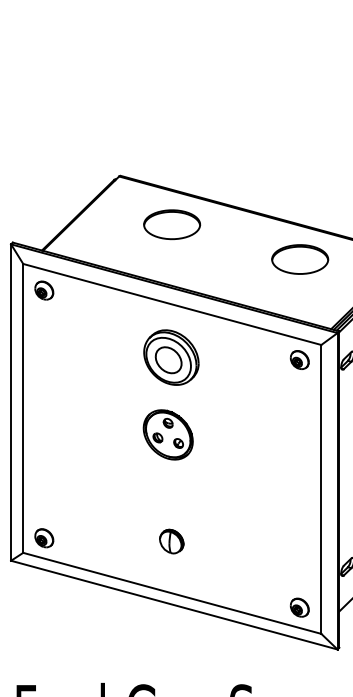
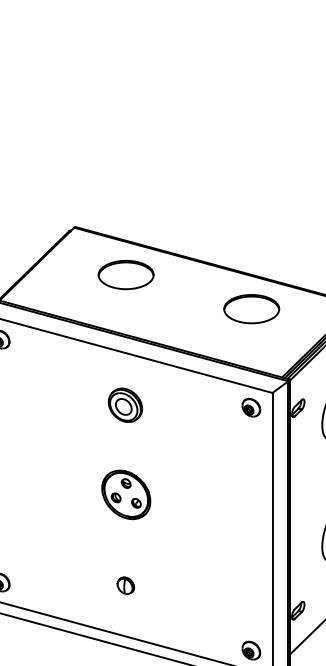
part: (171, 357) -> (125, 405), size x0.62
part: (167, 434) -> (125, 494), moved
part: (171, 541) -> (125, 585), size x0.71

